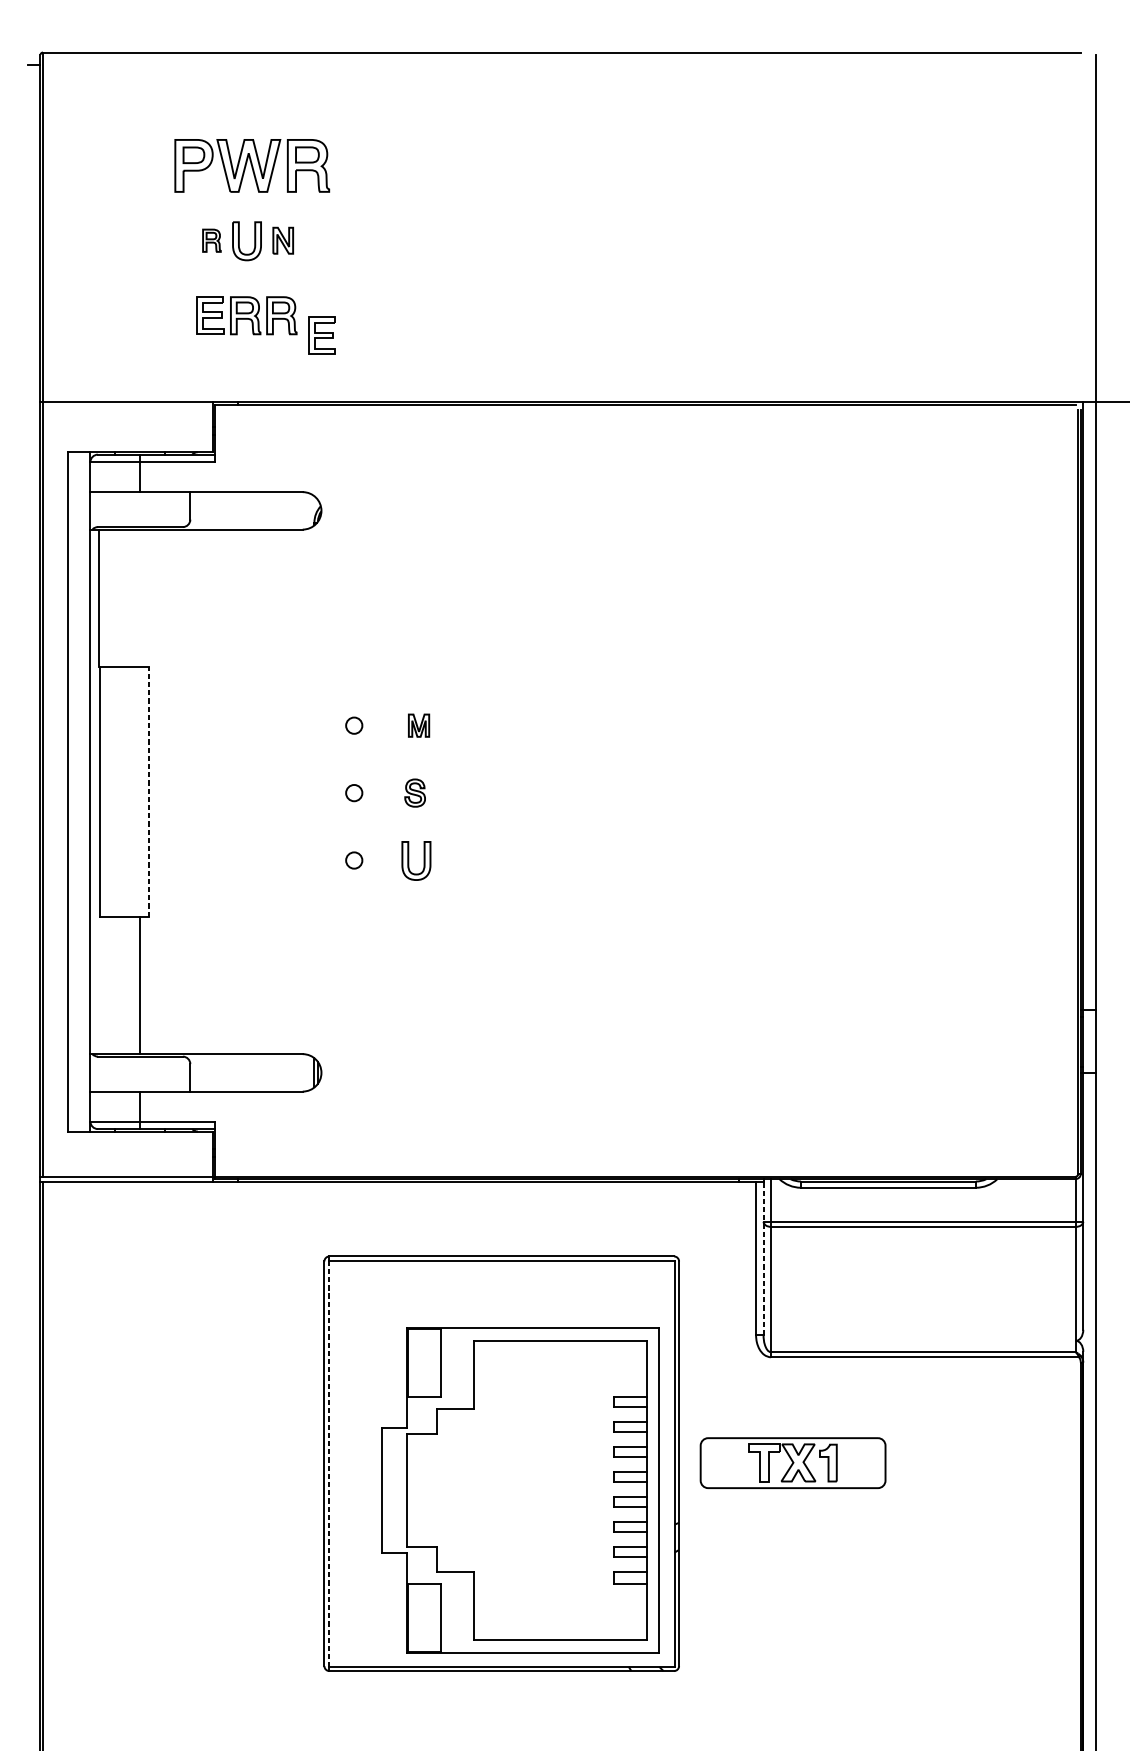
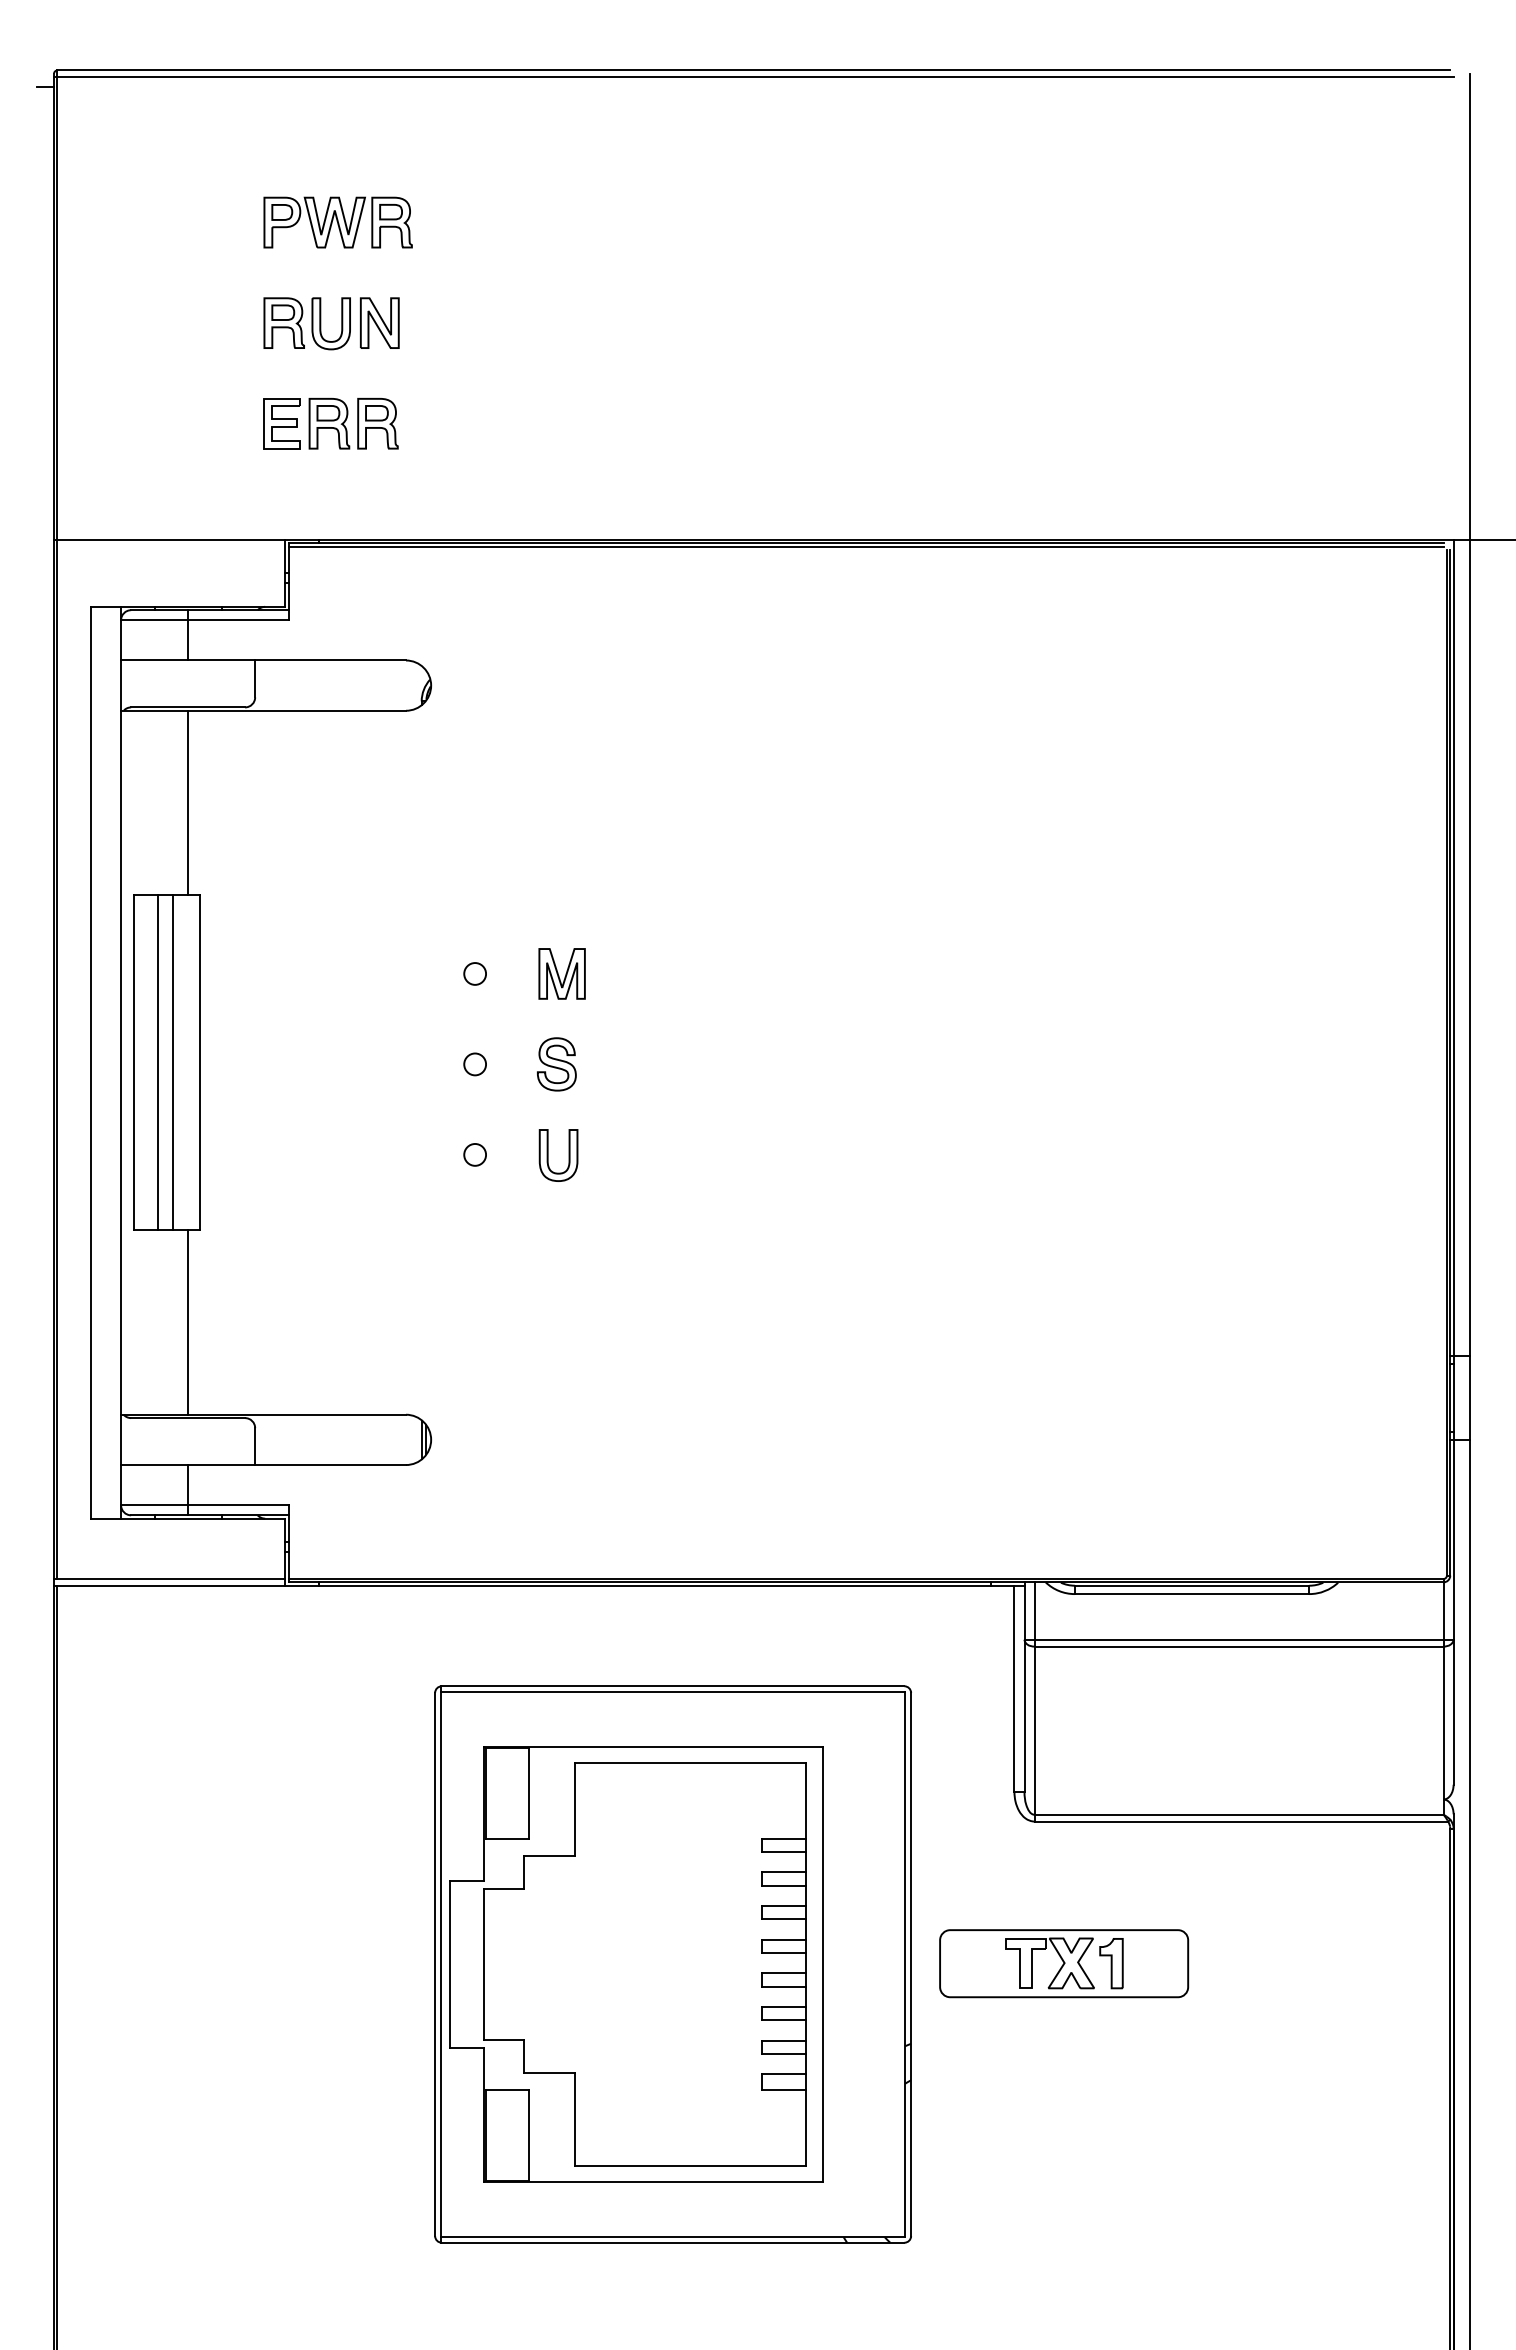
line: (561, 57) -> (753, 77), added
part: (251, 165) -> (337, 222), size x0.71
part: (211, 240) -> (283, 322), size x1.67
part: (282, 240) -> (379, 322), size x1.43
part: (321, 335) -> (431, 450), removed
line: (645, 407) -> (865, 546), added
line: (98, 597) -> (188, 802), moved
part: (418, 725) -> (561, 973), size x1.67
line: (117, 791) -> (157, 1062), added
line: (129, 791) -> (173, 1062), added
line: (148, 791) -> (199, 1062), dashed -> solid
part: (414, 793) -> (556, 1064), size x1.43
line: (763, 1258) -> (1024, 1688), dashed -> solid
line: (329, 1463) -> (441, 1964), dashed -> solid
part: (520, 1490) -> (636, 1964), moved

